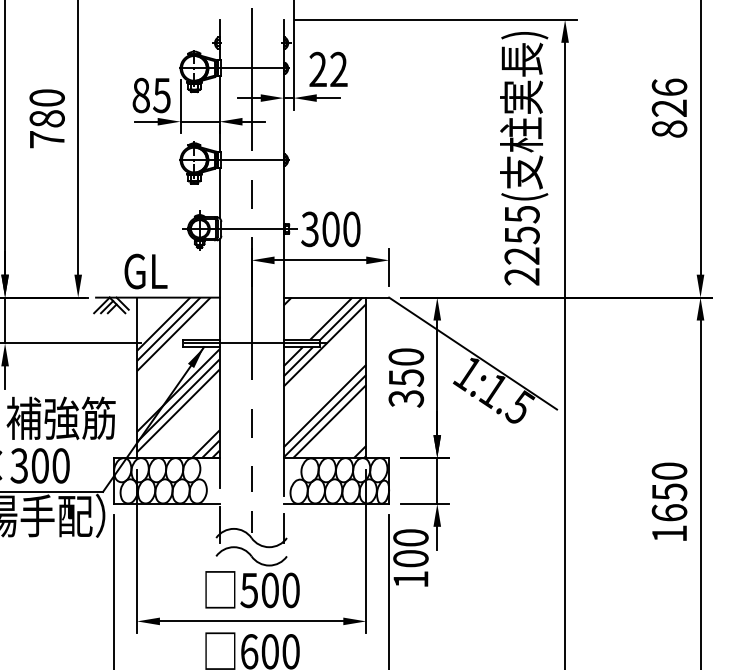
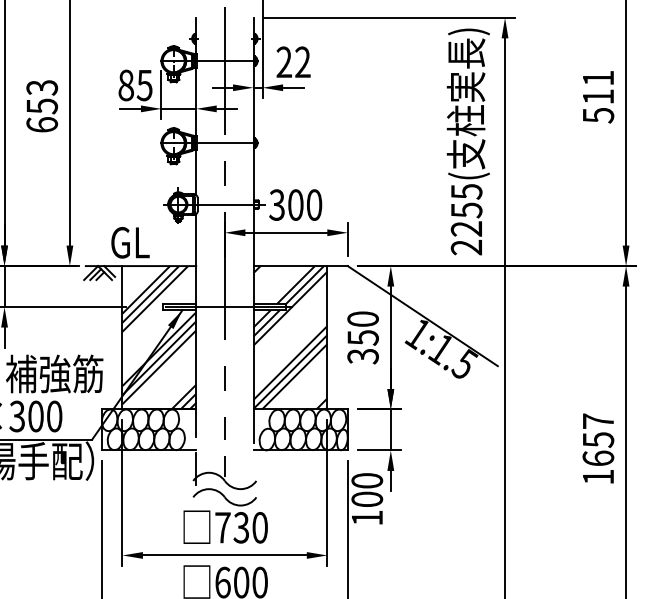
text: (669, 107) -> (598, 96), 826 -> 511
text: (47, 119) -> (42, 106), 780 -> 653
text: (669, 470) -> (598, 420), 1650 -> 1657
line: (283, 528) -> (253, 472), removed
text: (259, 590) -> (231, 527), 500 -> 730

